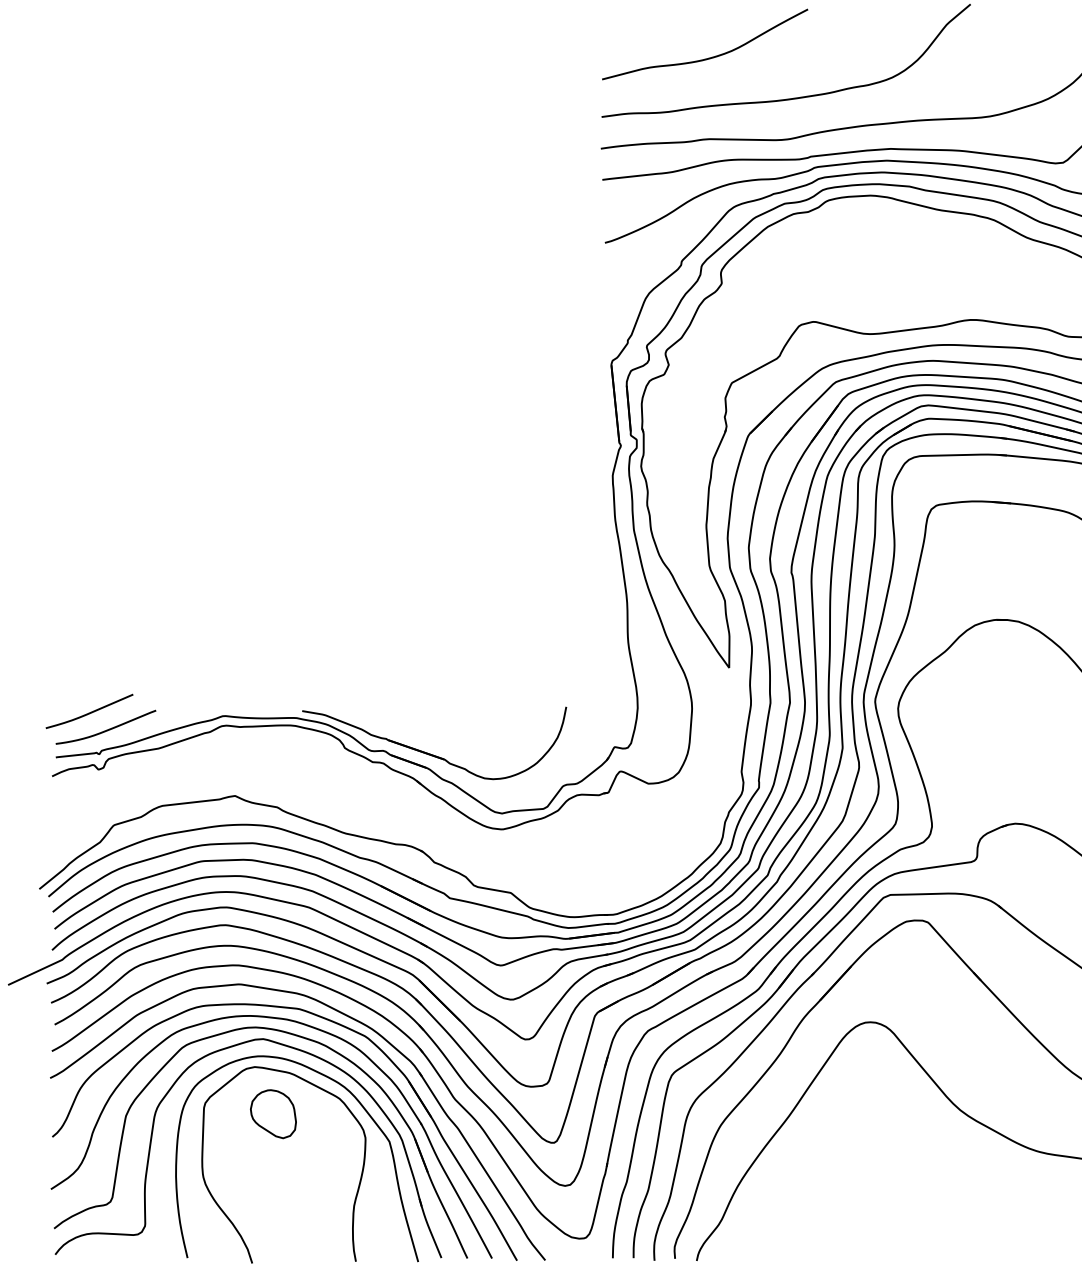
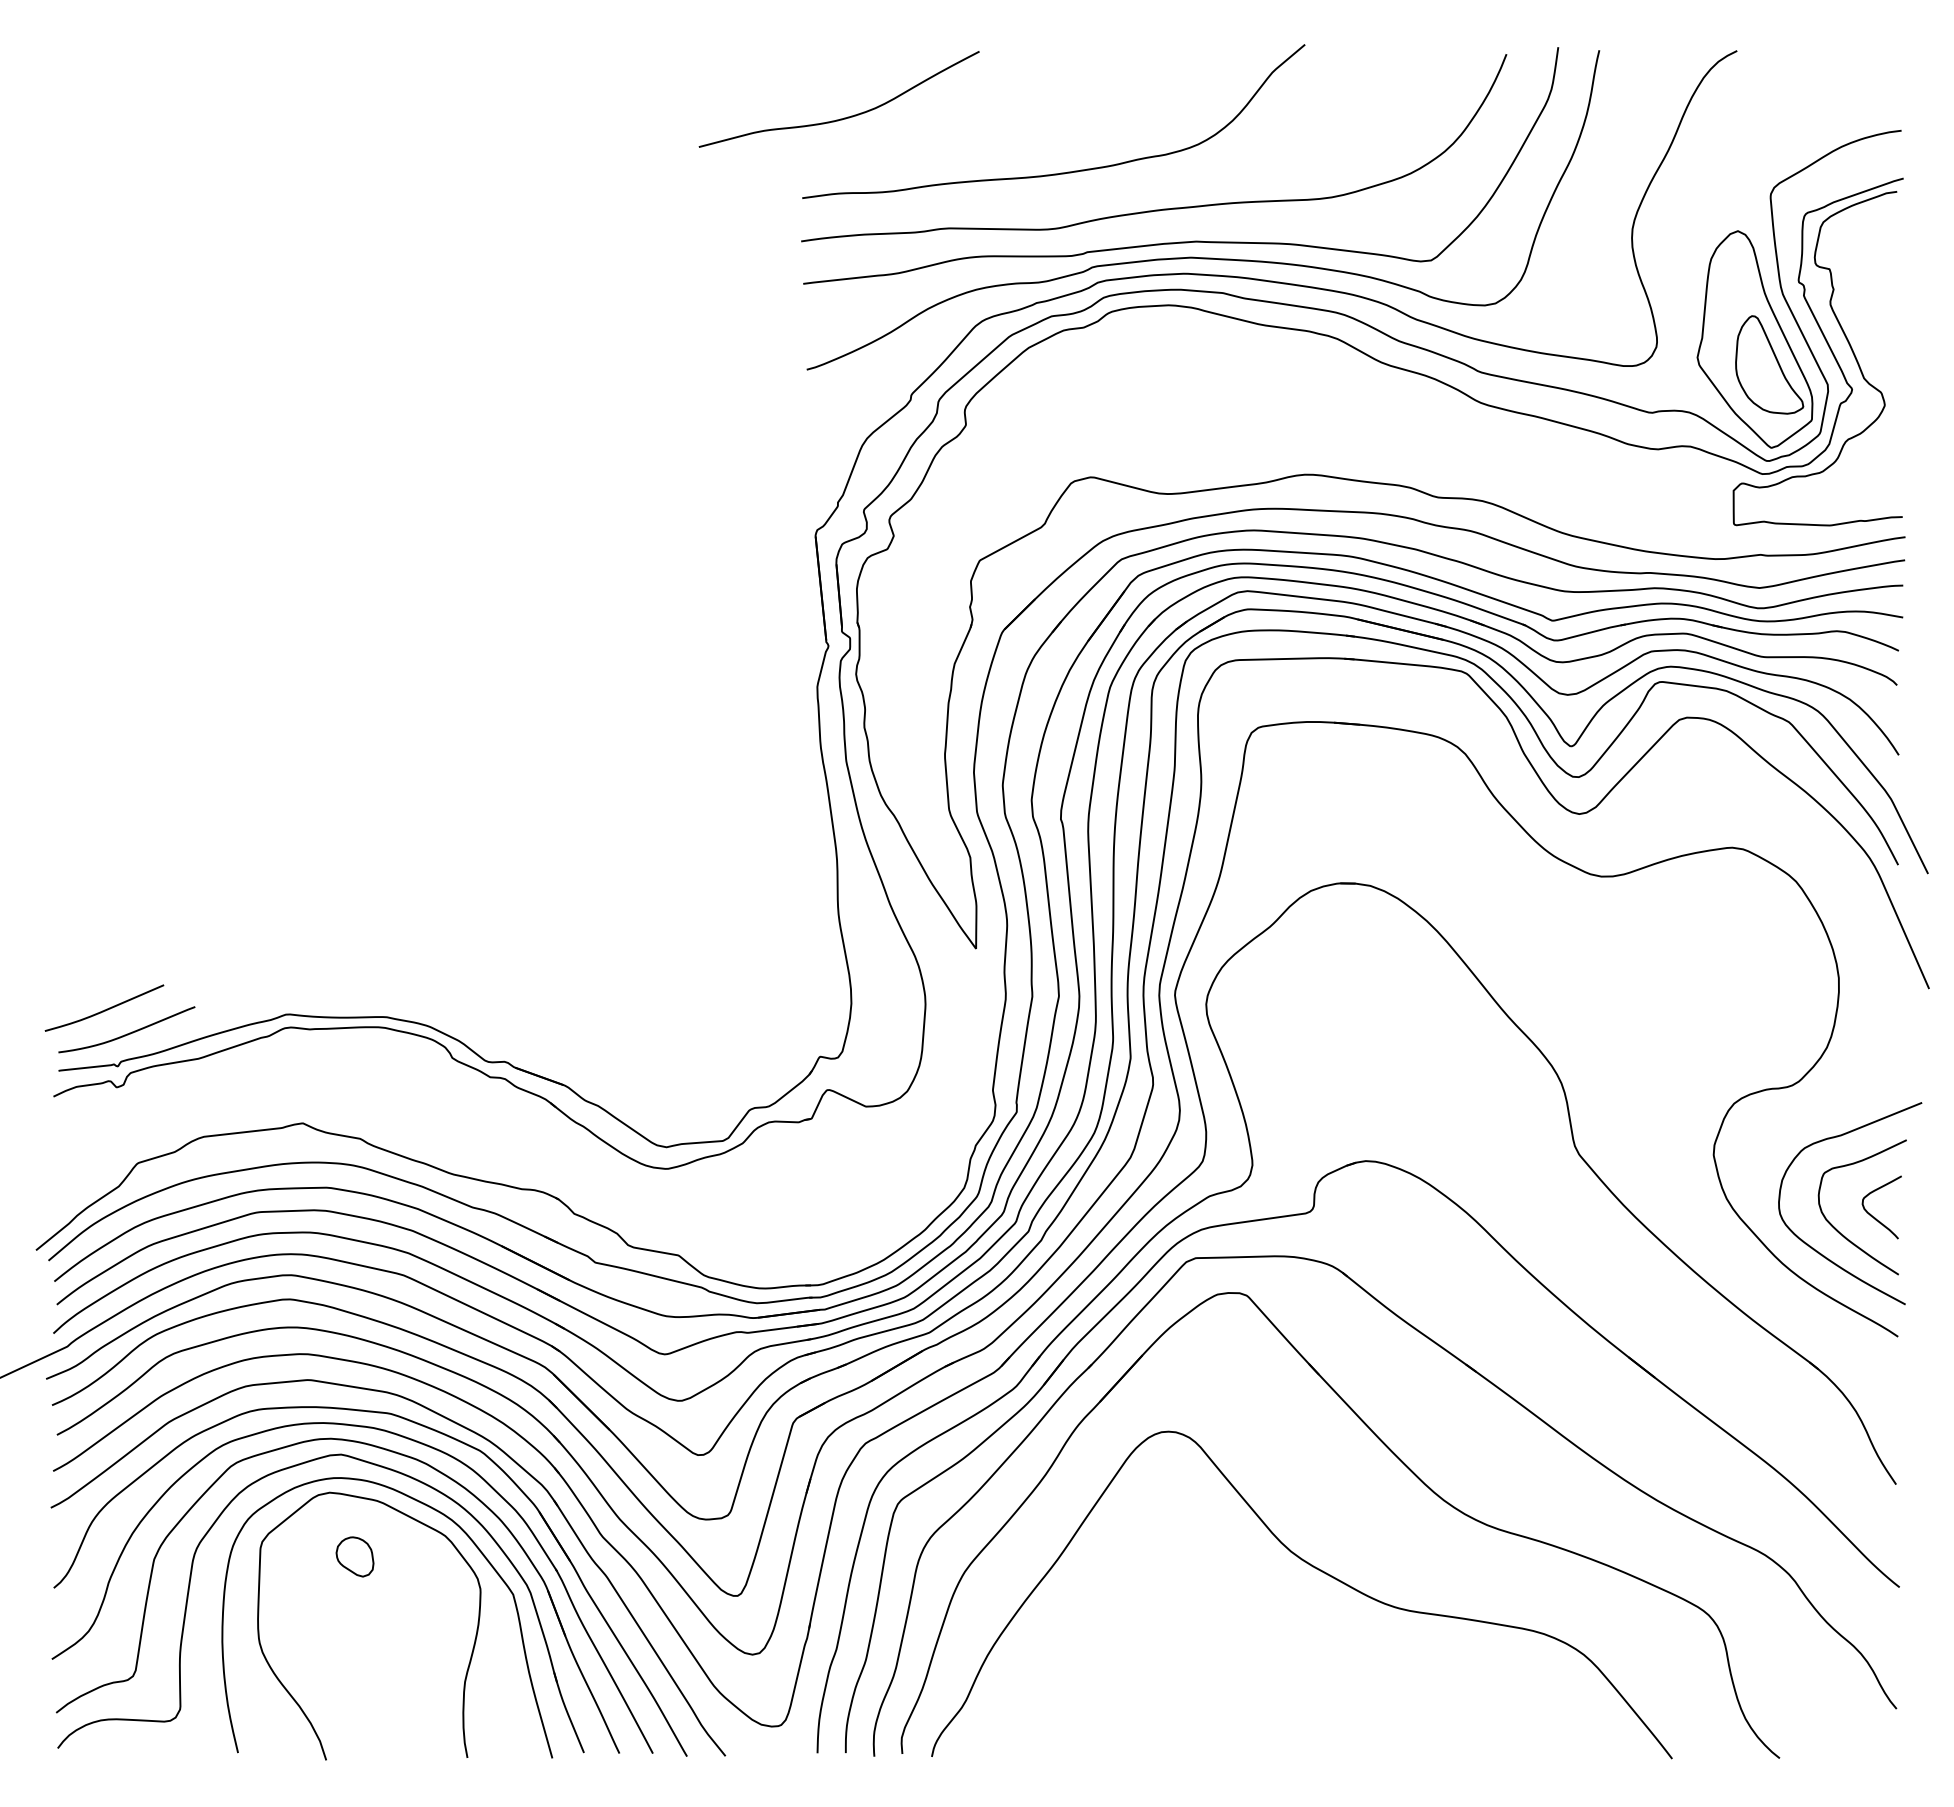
curve: (708, 57) -> (844, 117), moved
part: (431, 754) -> (570, 1066), removed
part: (273, 1113) -> (354, 1556), size x0.6

